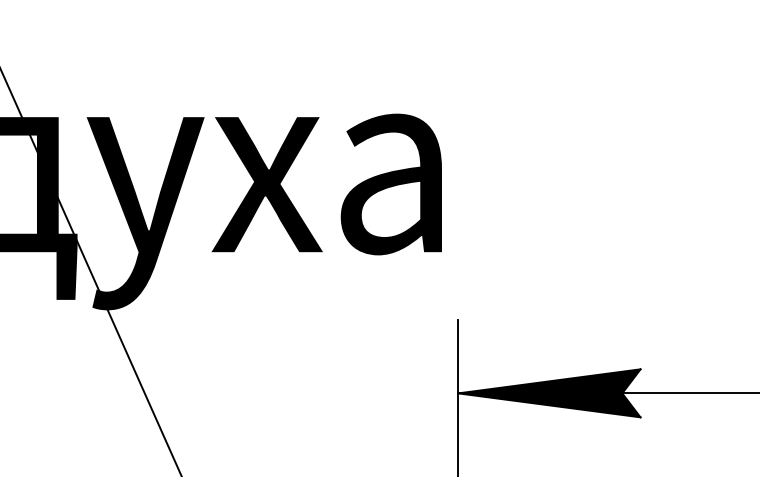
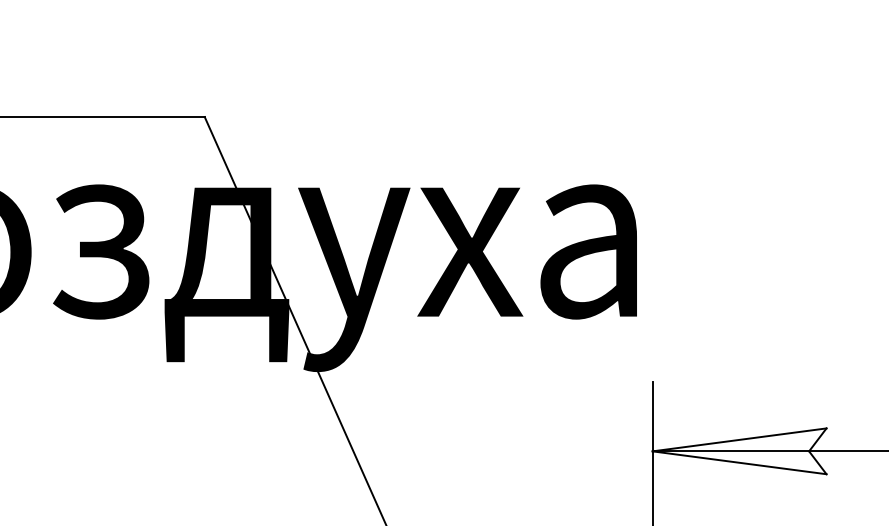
fill: (549, 393) -> (739, 451), removed

